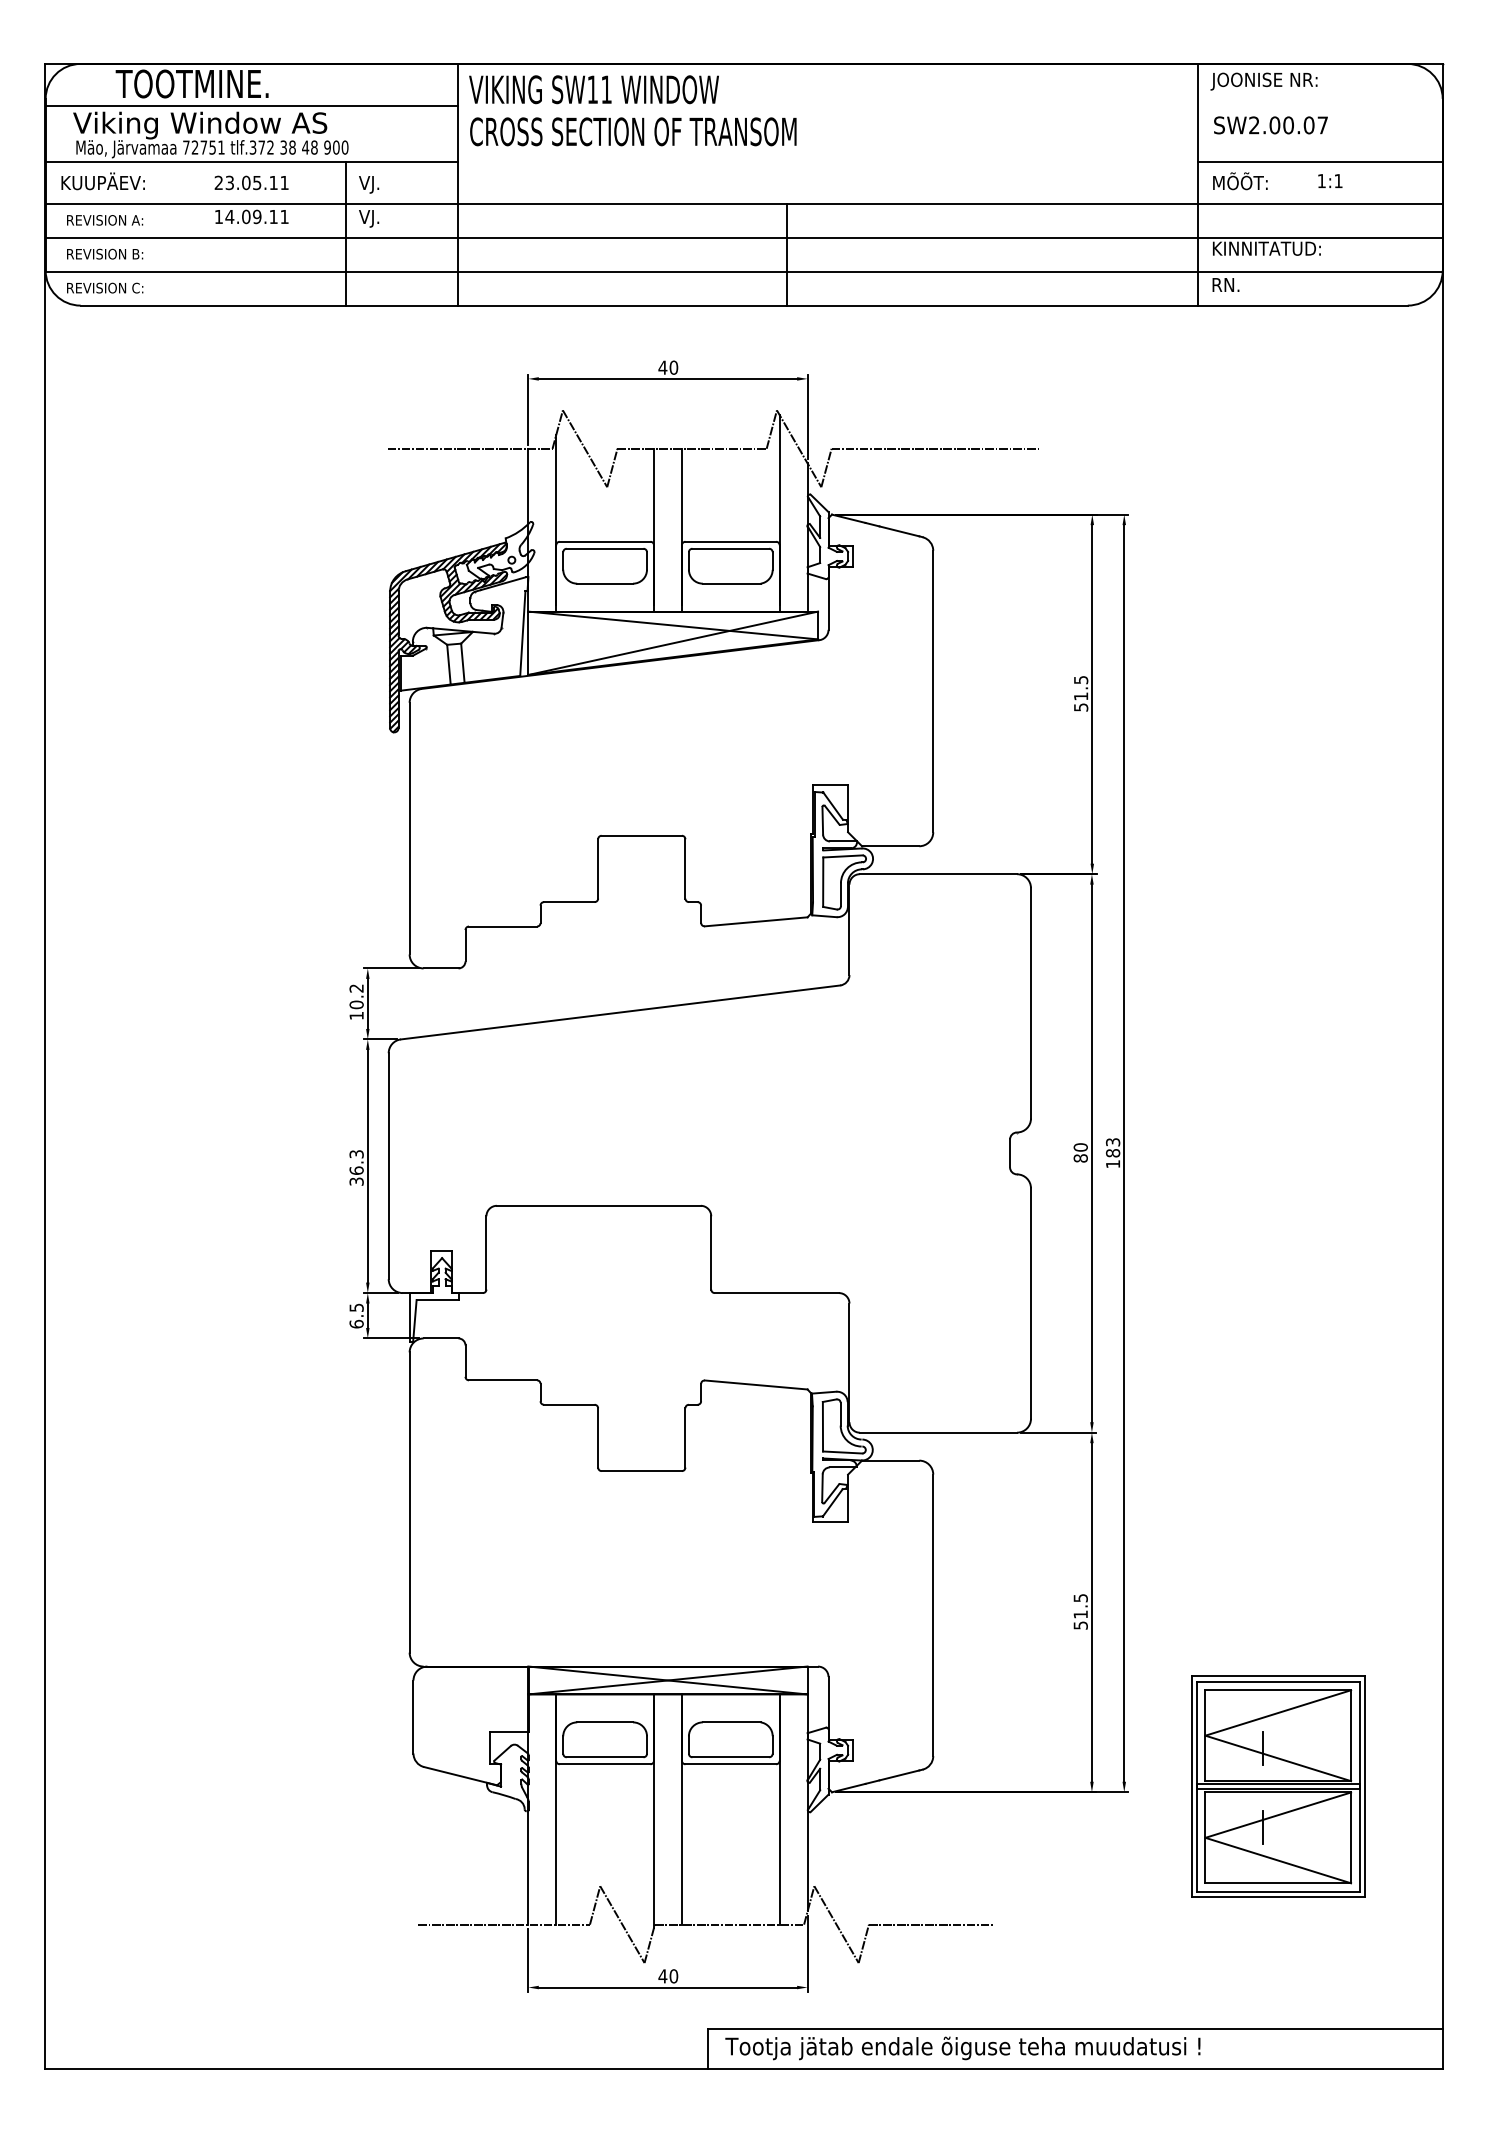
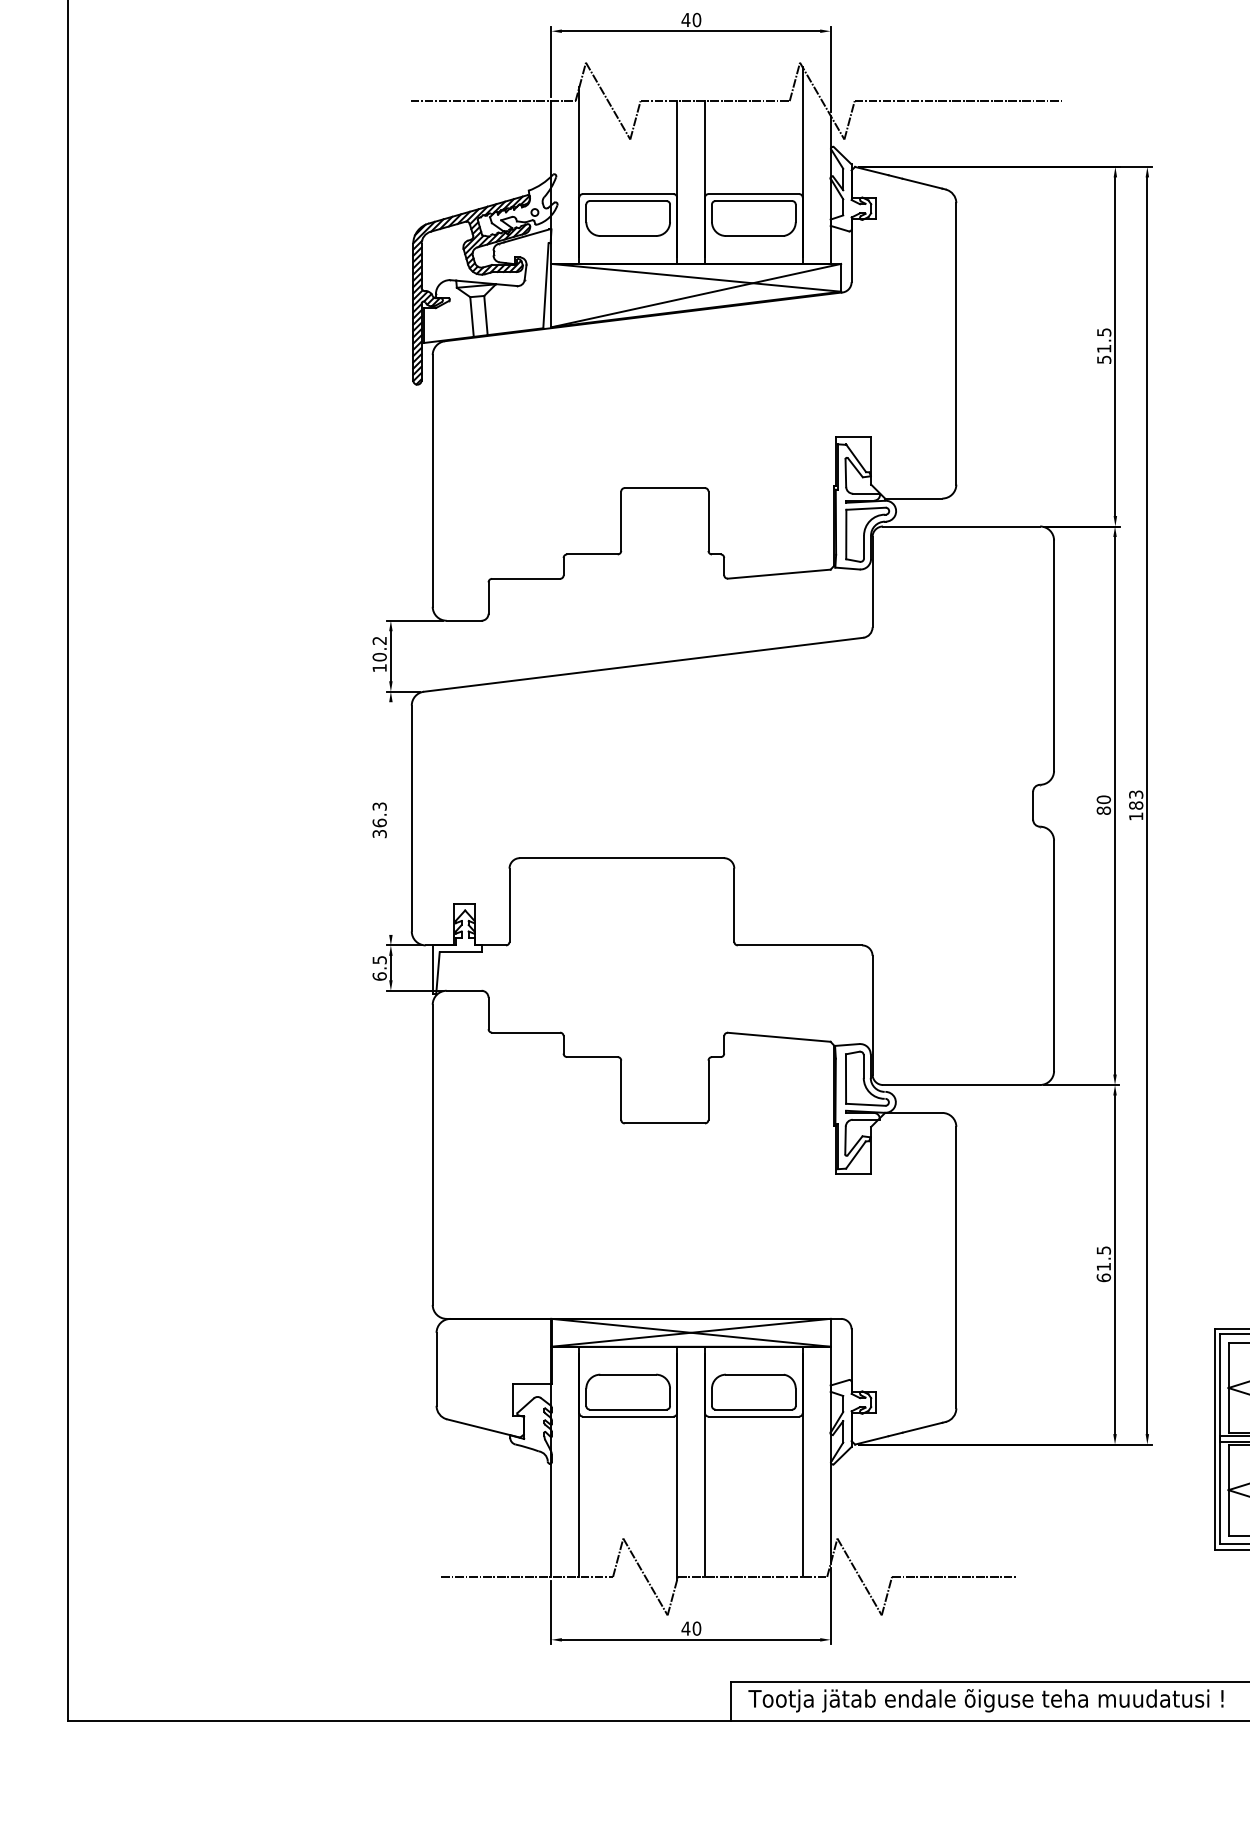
line: (367, 1165) -> (390, 817), removed
text: (1080, 1625) -> (1103, 1277), 51.5 -> 61.5

